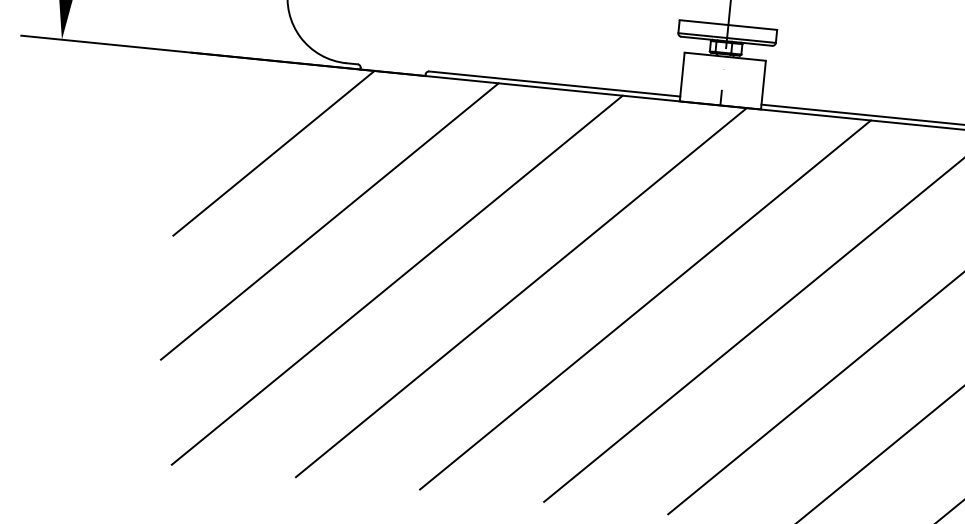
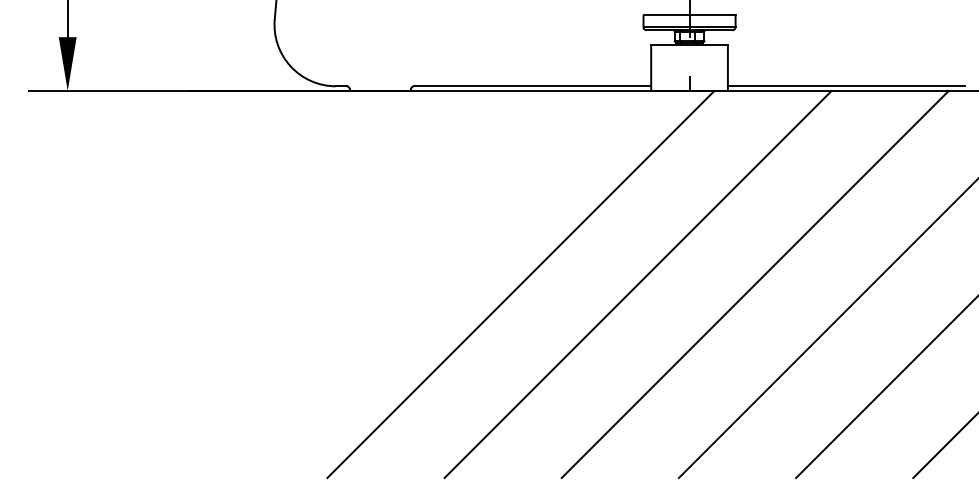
line: (273, 152) -> (276, 176), removed
line: (330, 221) -> (335, 235), removed
line: (397, 280) -> (403, 284), removed

